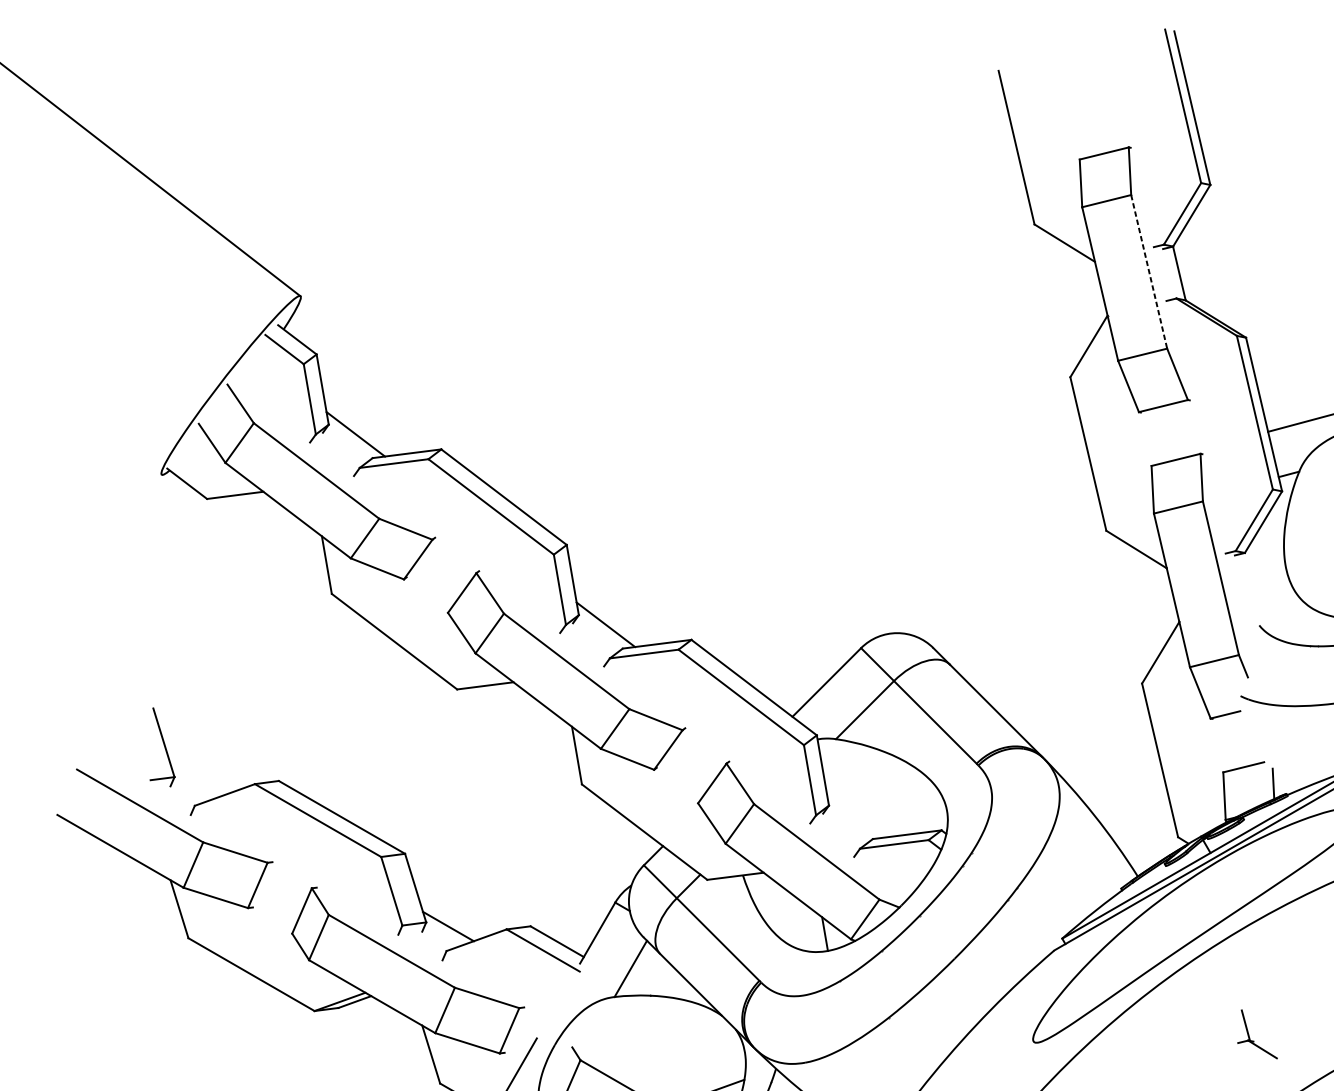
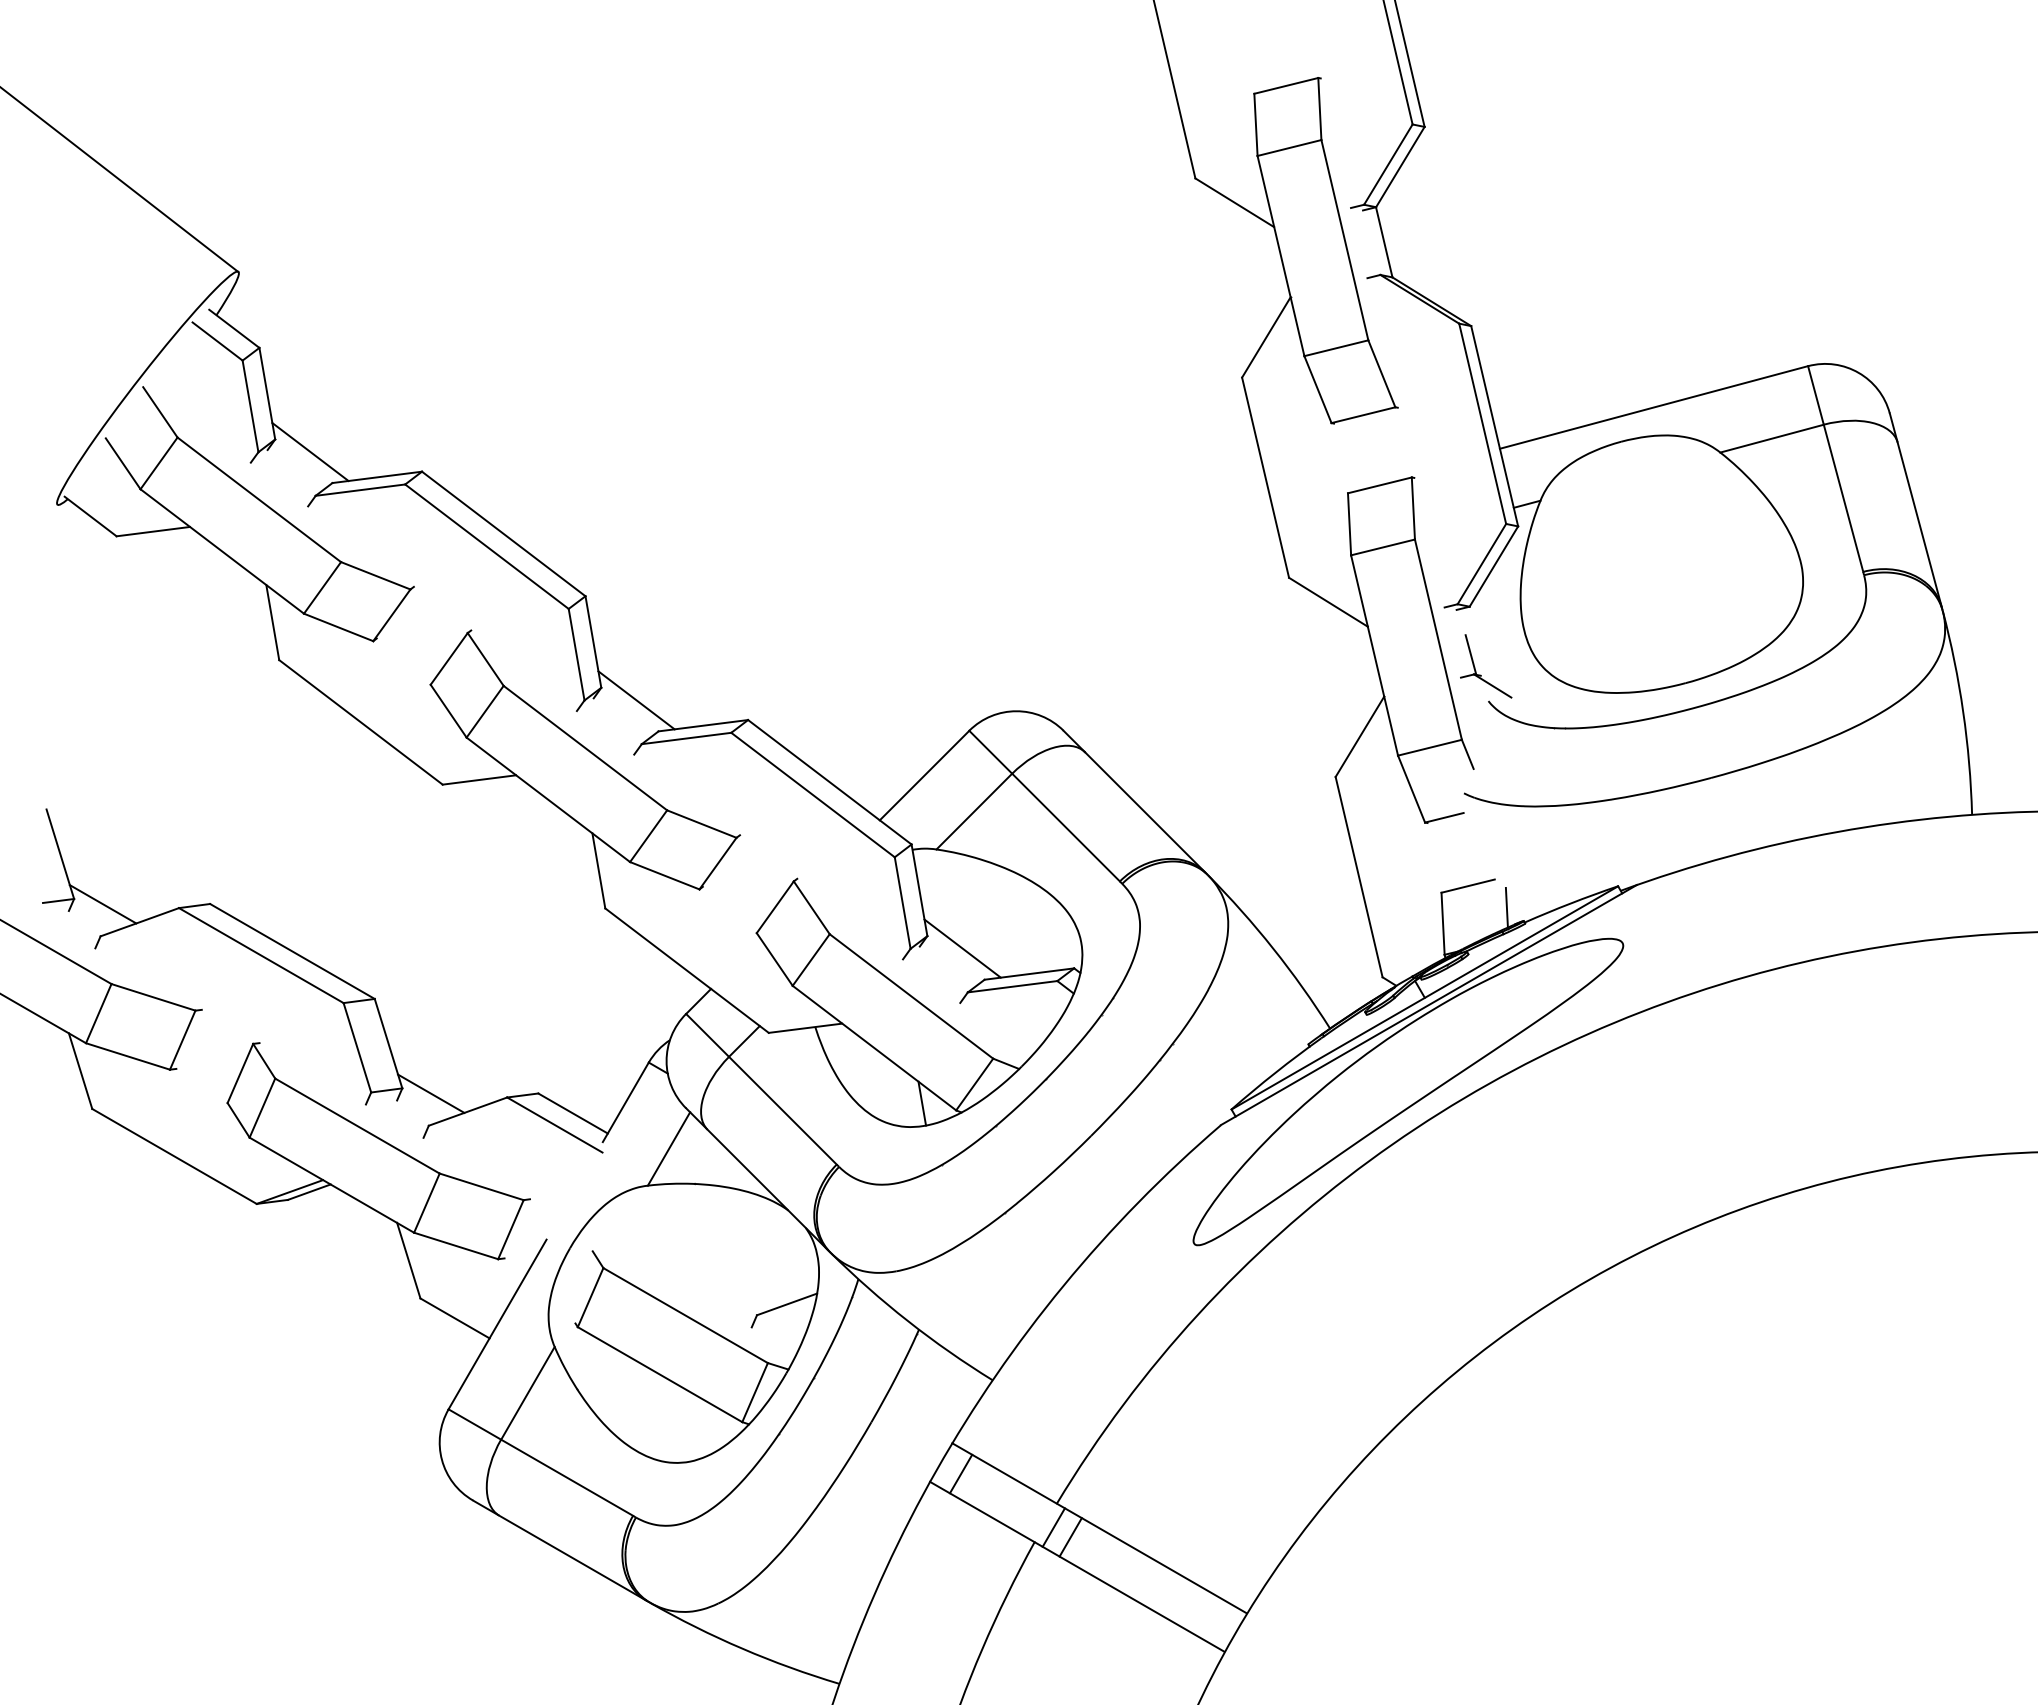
line: (1148, 272) -> (1344, 240), dashed -> solid
line: (196, 781) -> (102, 904), added
line: (855, 815) -> (962, 948), added
part: (1253, 1040) -> (1480, 674), moved

